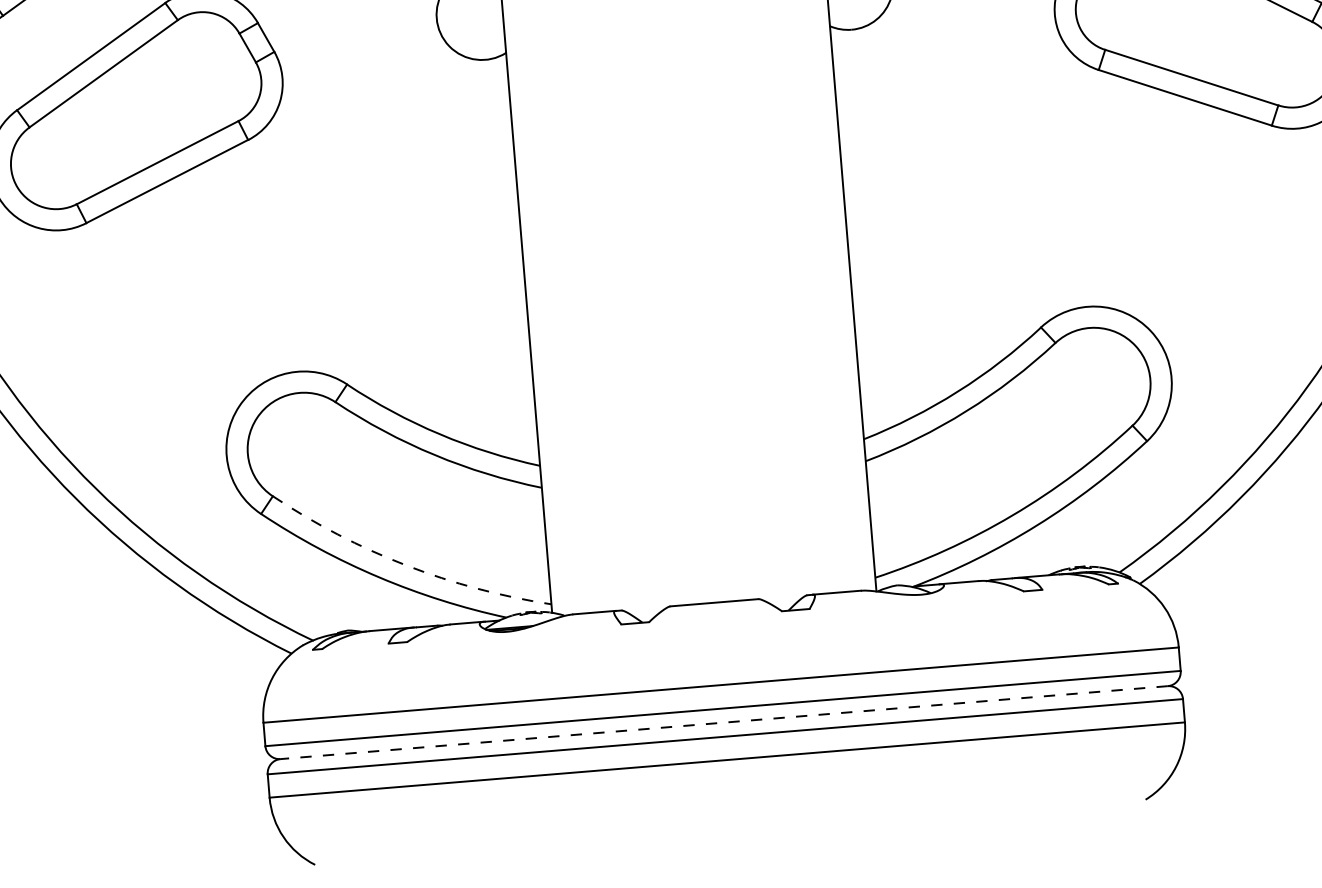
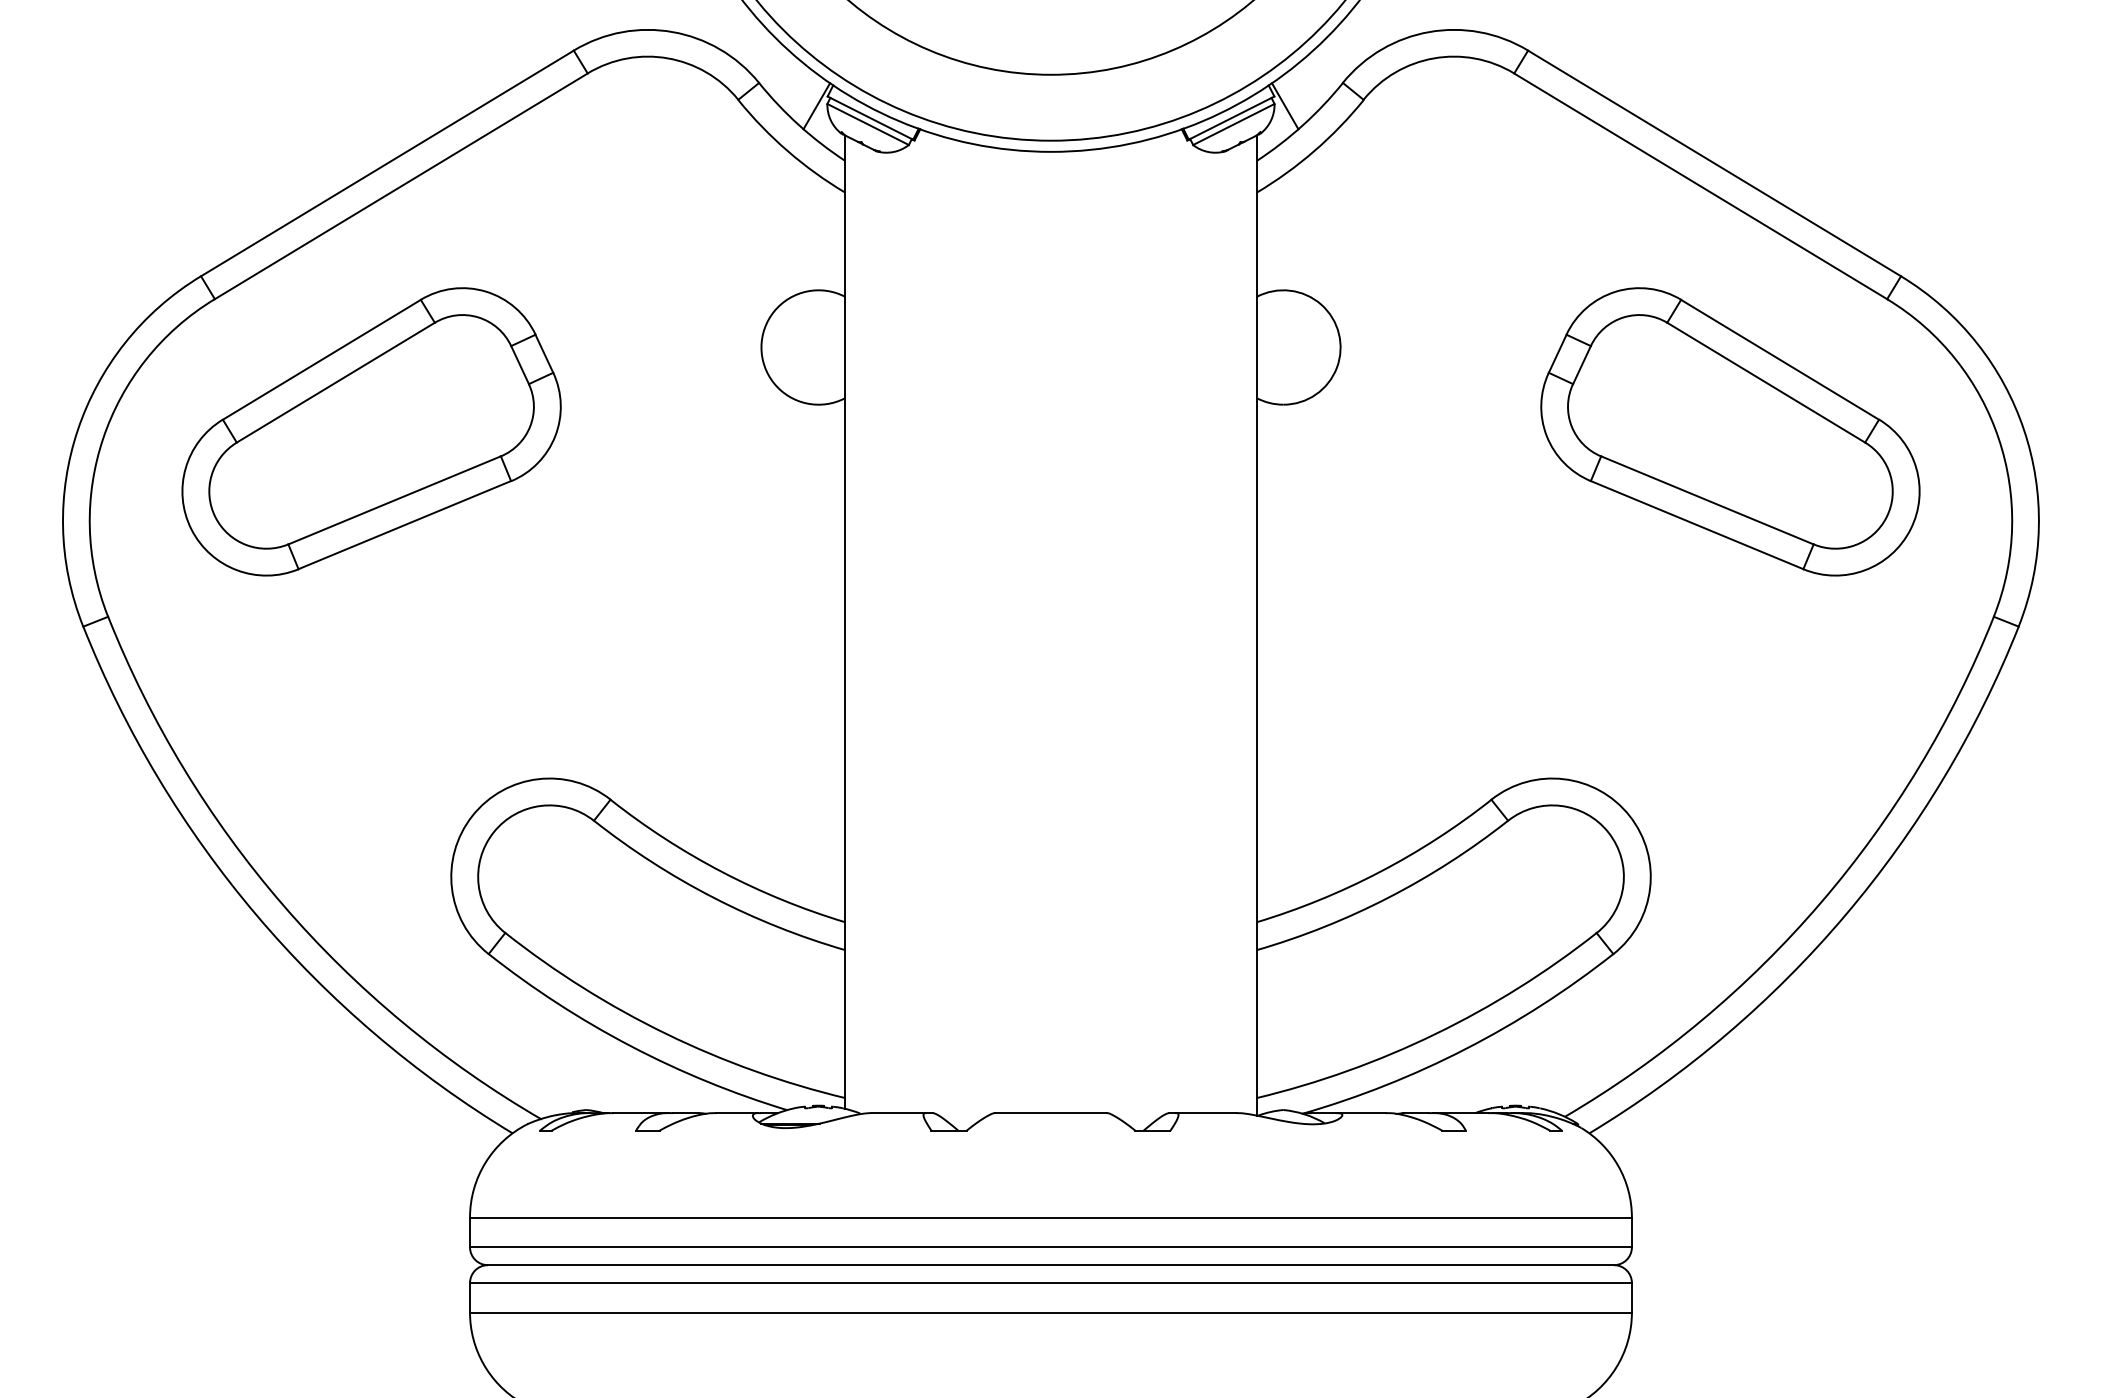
arc: (406, 565) -> (666, 1034), dashed -> solid
line: (723, 722) -> (1050, 1265), dashed -> solid

